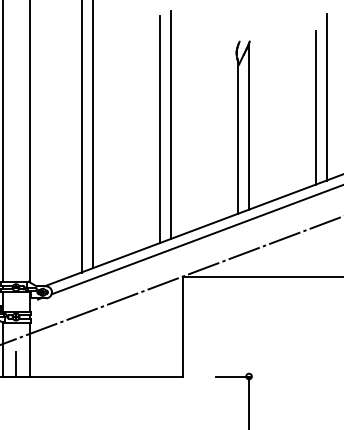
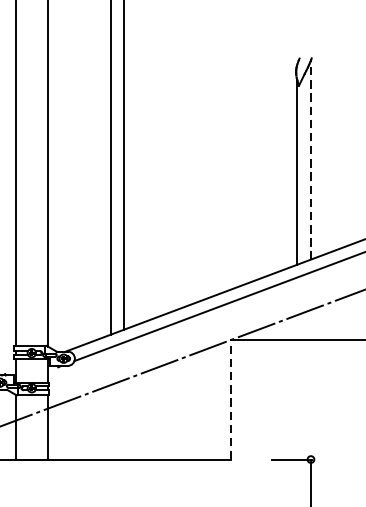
line: (171, 124) -> (218, 157), removed
line: (249, 126) -> (311, 160), solid -> dashed
line: (159, 129) -> (203, 163), removed
line: (182, 326) -> (231, 399), solid -> dashed
line: (16, 363) -> (32, 443), removed

